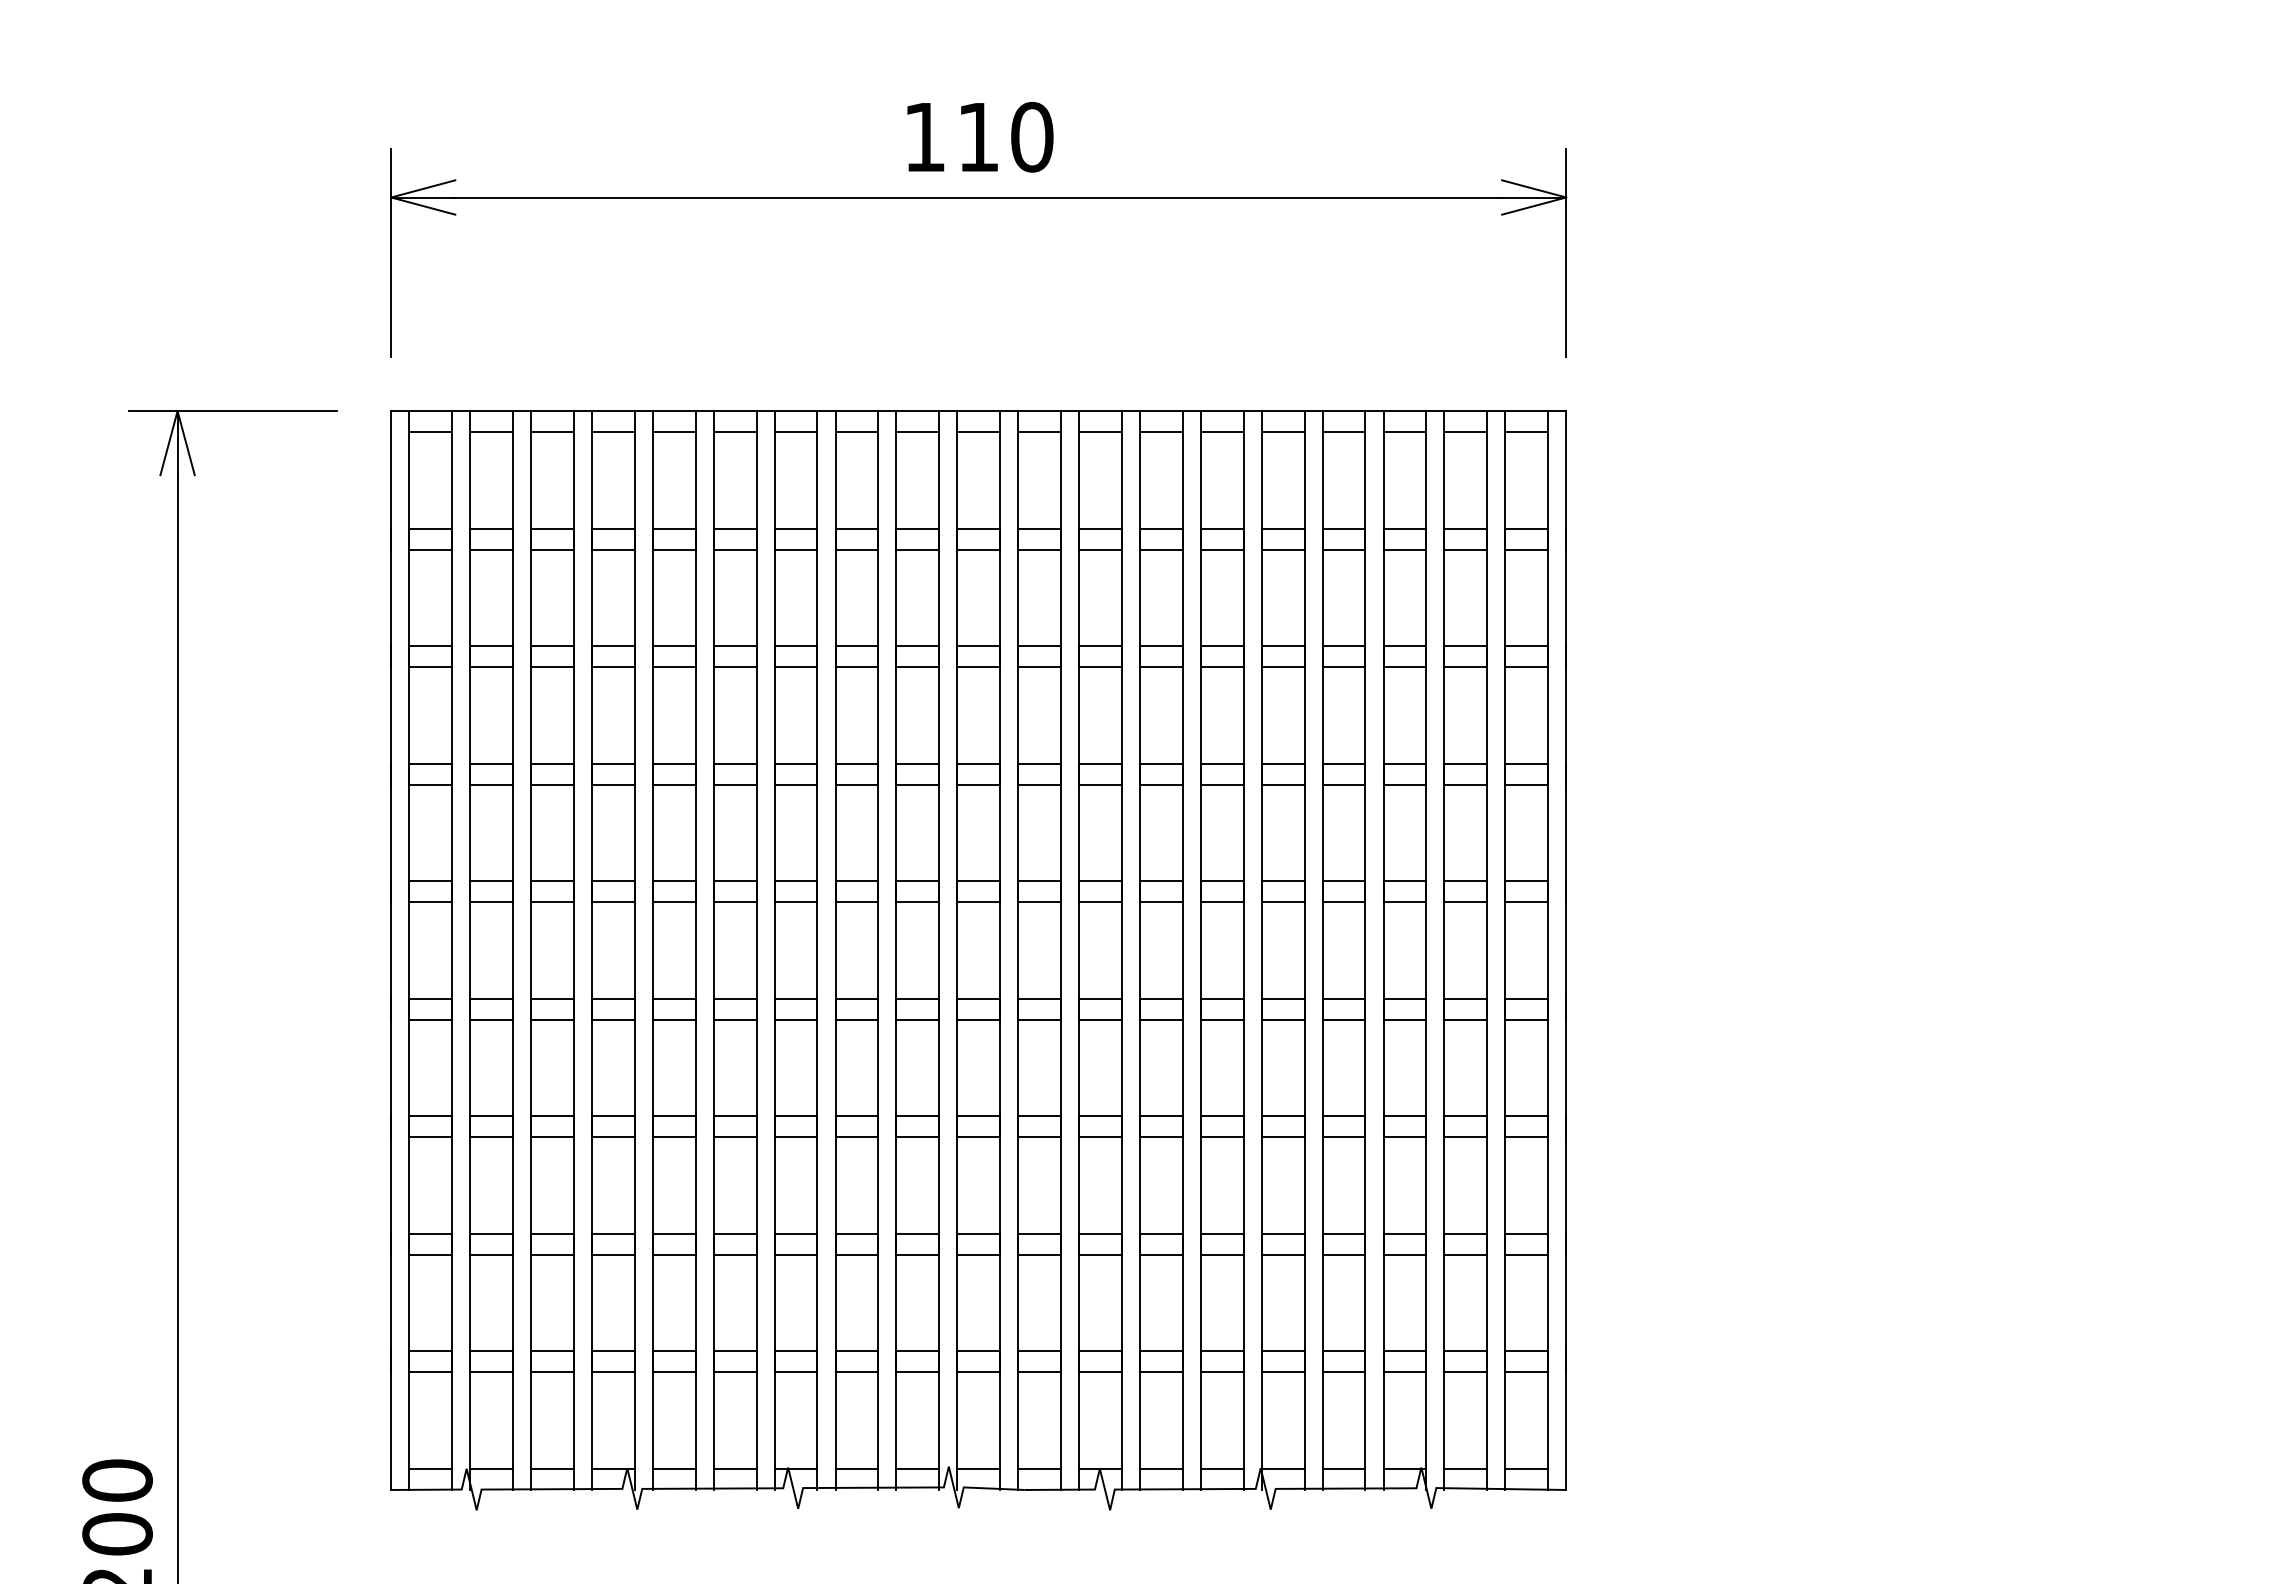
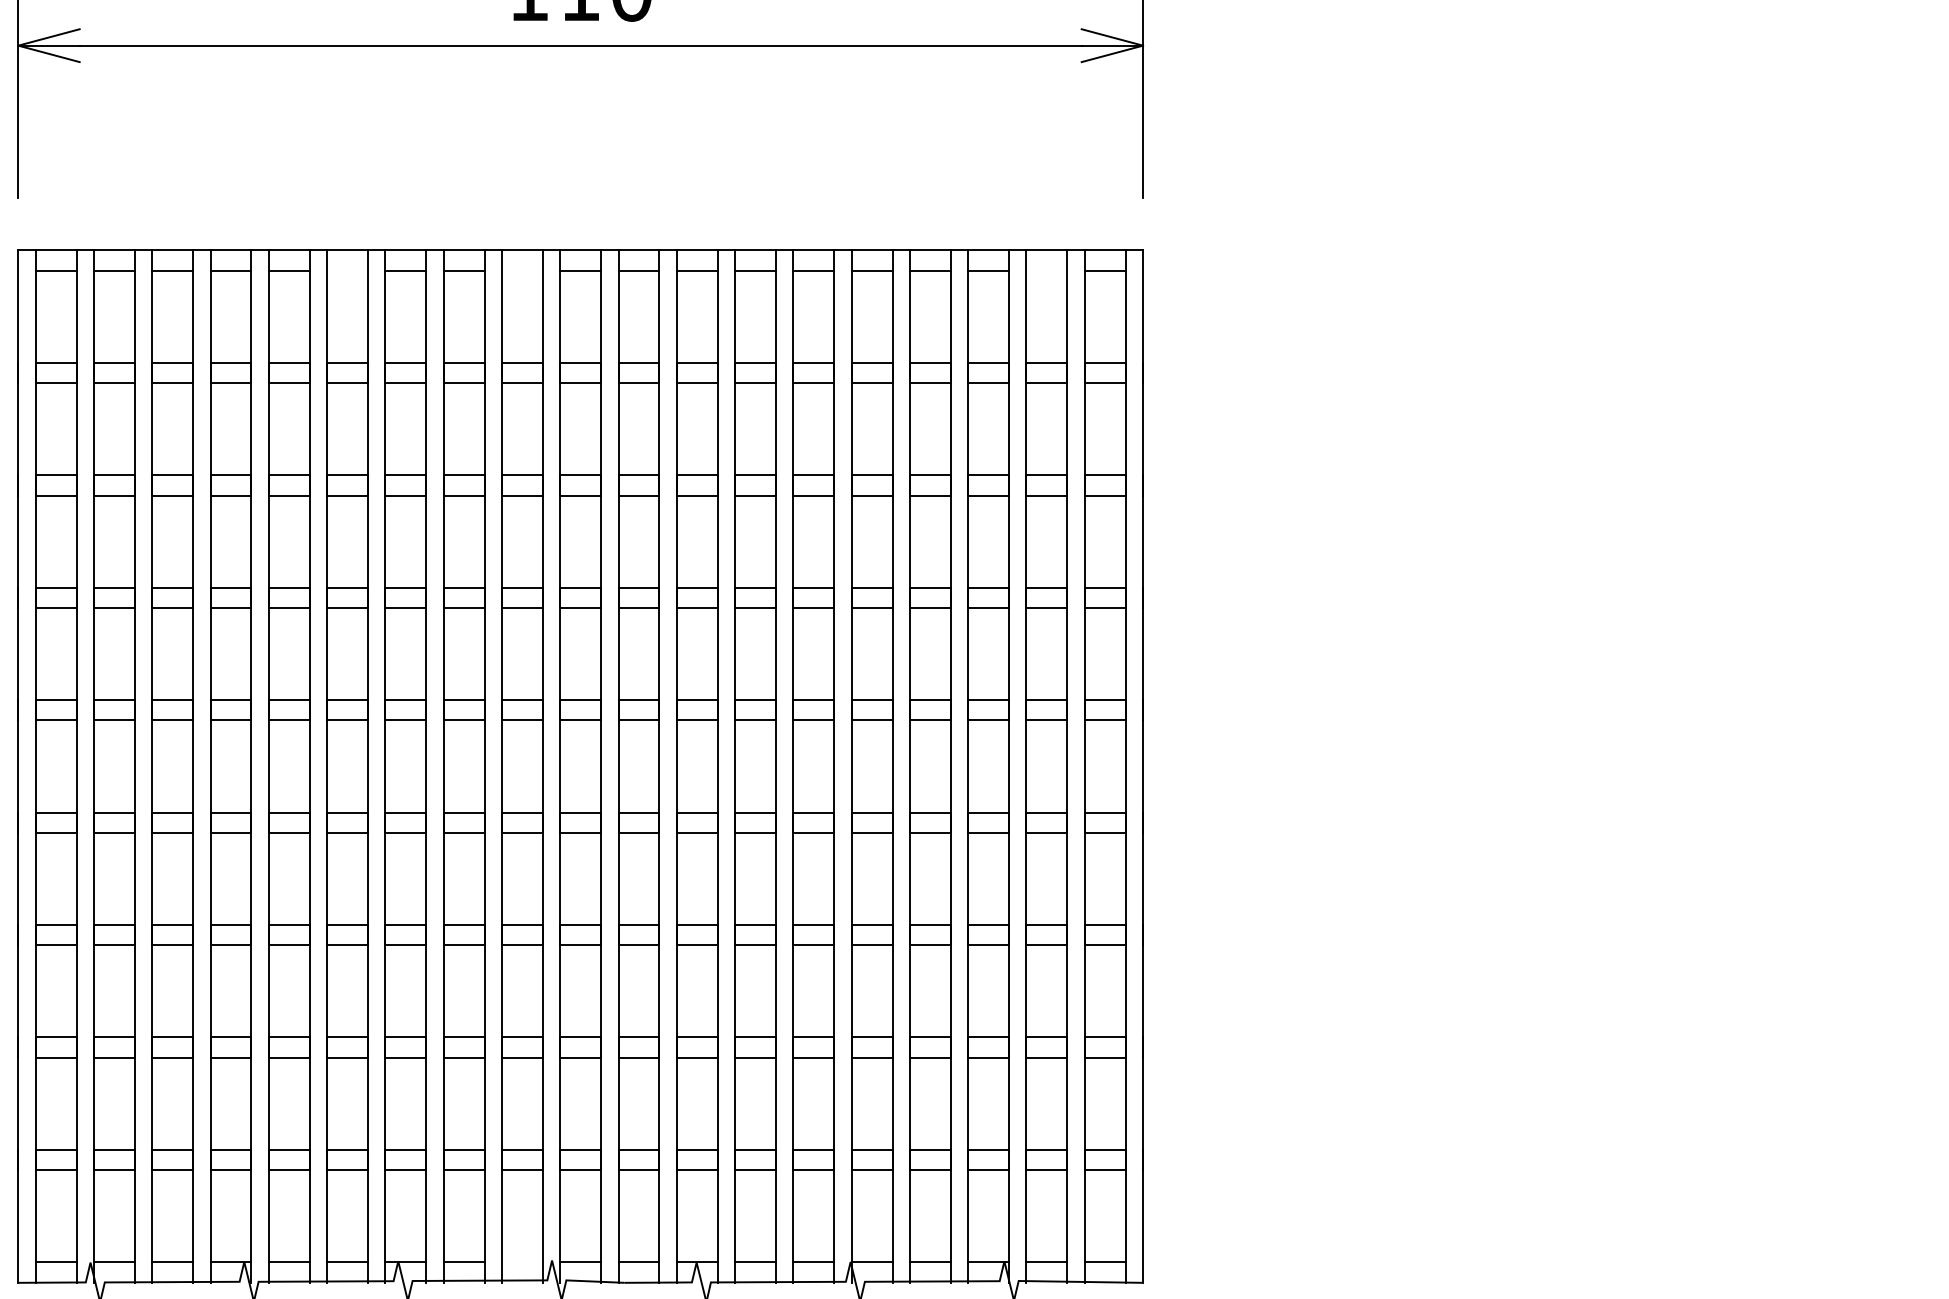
line: (734, 432) -> (346, 270), removed
line: (917, 432) -> (522, 270), removed
line: (1465, 432) -> (1046, 270), removed
line: (917, 1468) -> (522, 1262), removed

